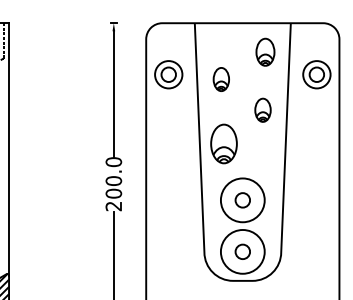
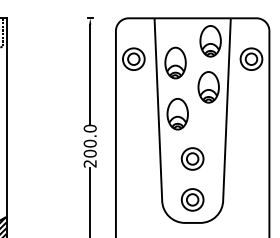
part: (265, 52) -> (210, 41), size x1.43
part: (221, 79) -> (175, 63), size x1.67
part: (262, 110) -> (208, 87), size x1.67
circle: (242, 200) -> (192, 159), size x0.62
circle: (242, 251) -> (192, 199), size x0.62

